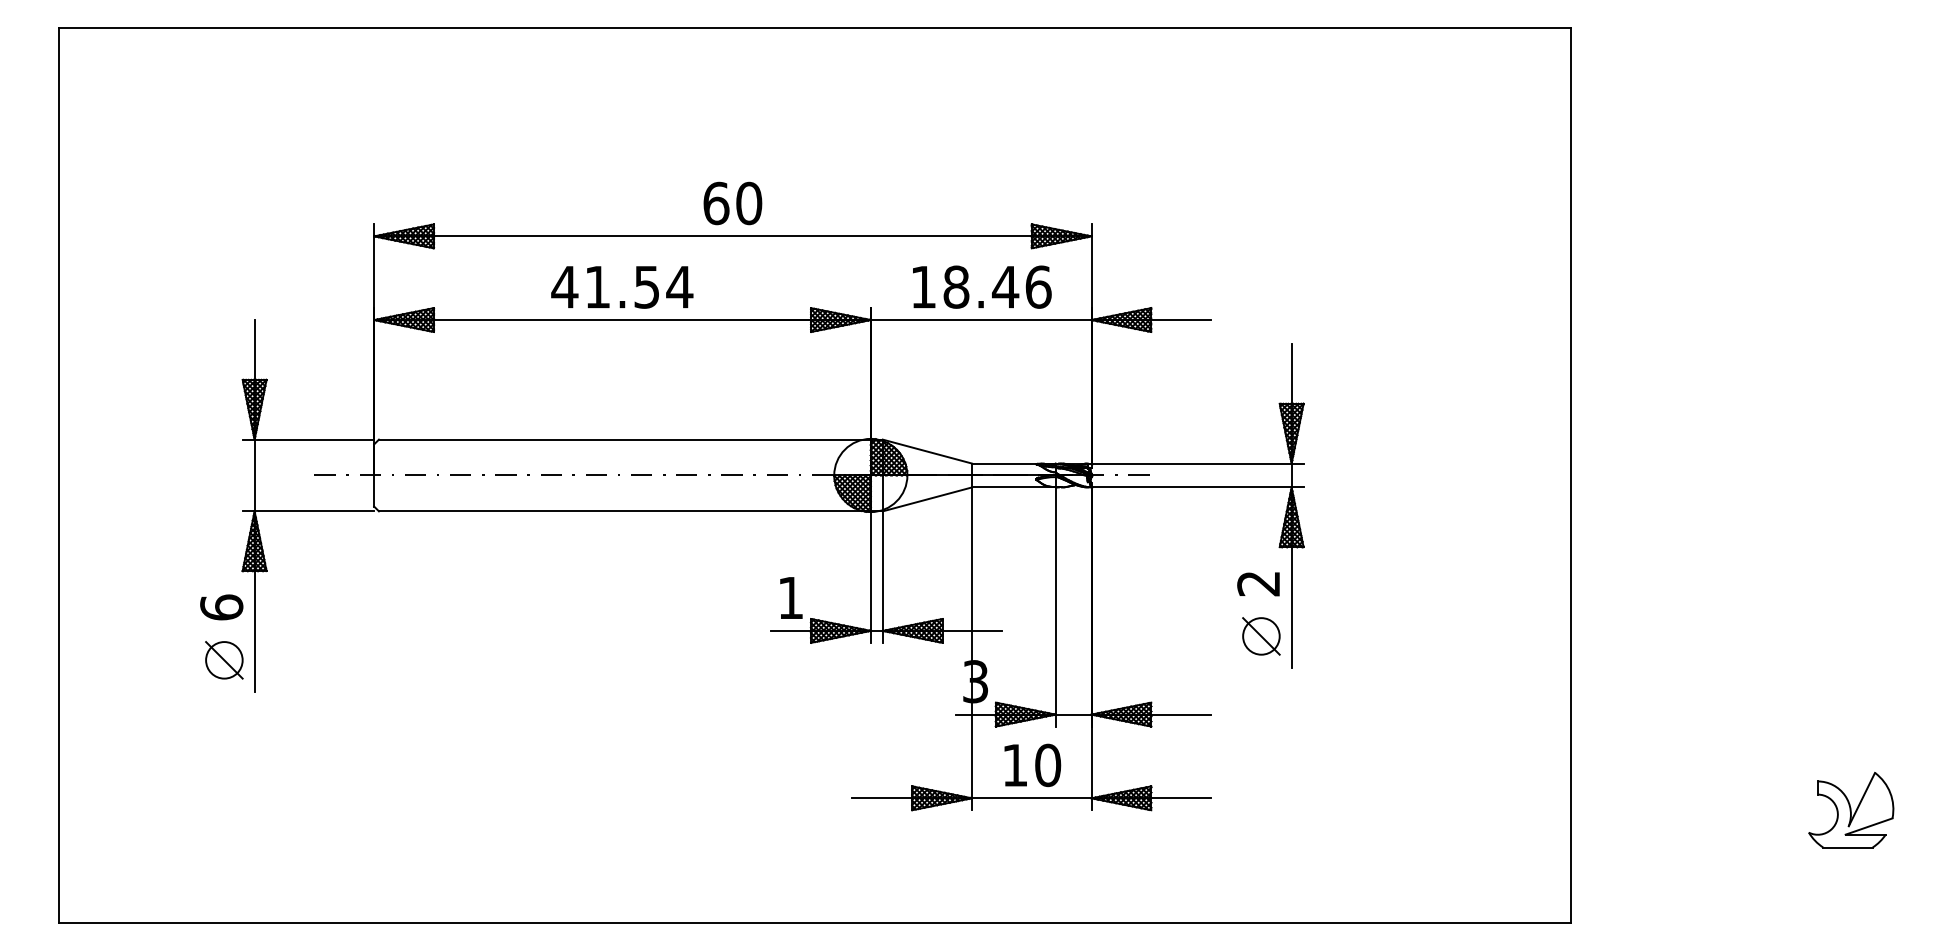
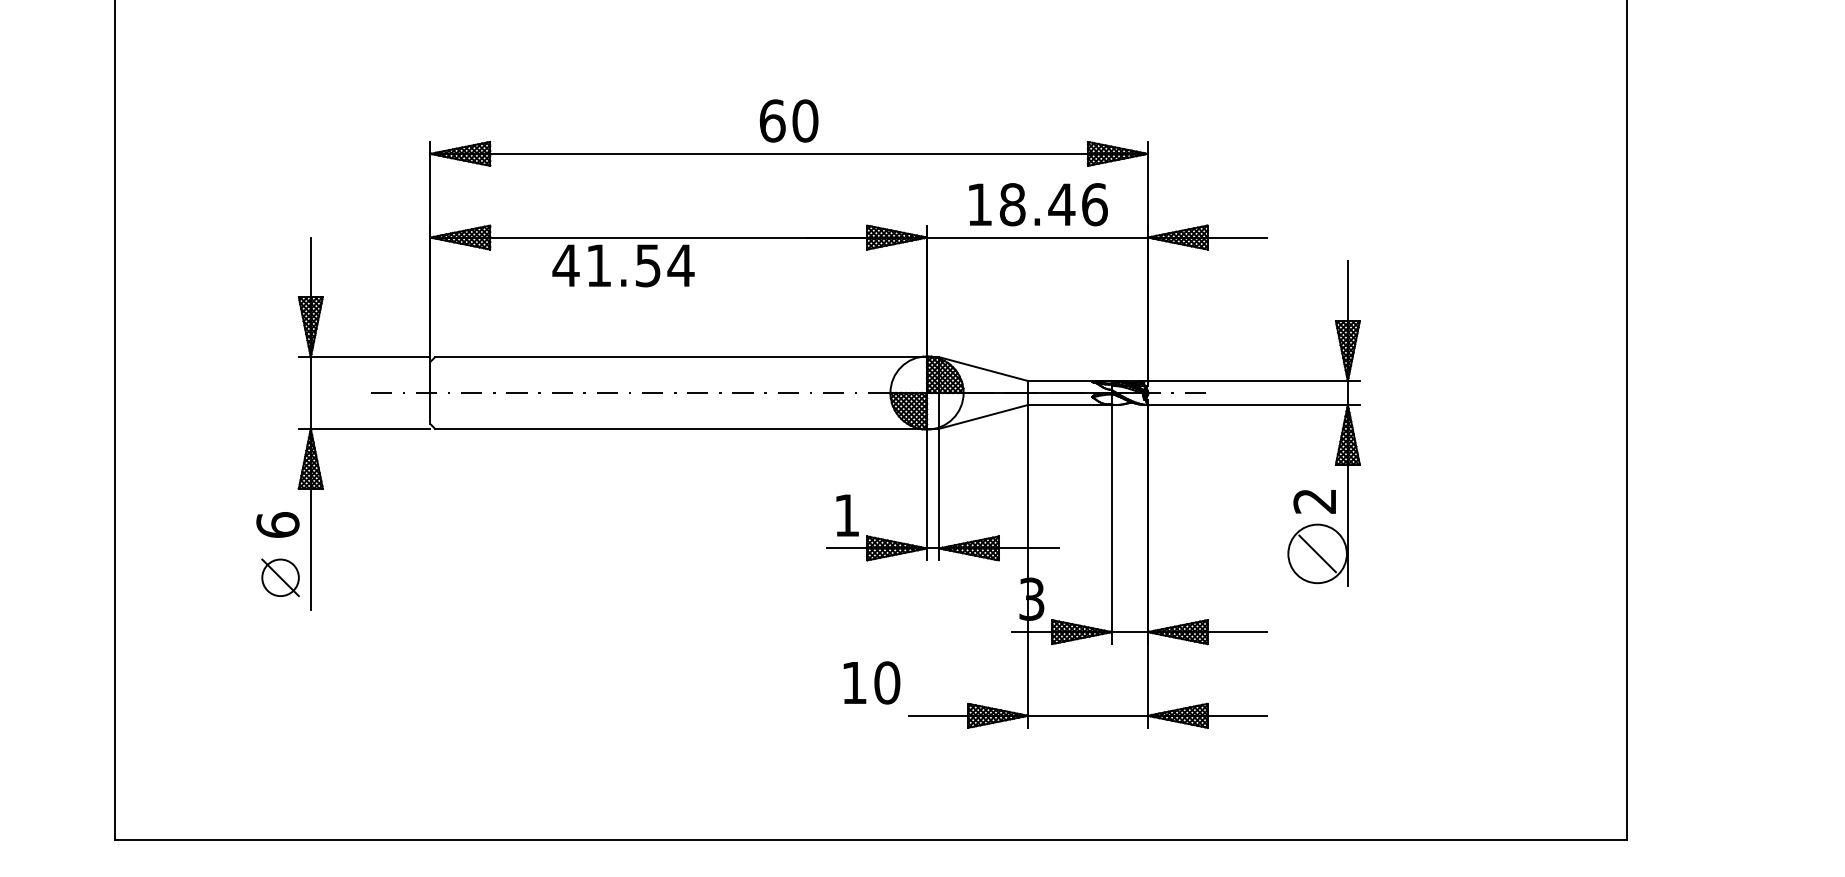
text: (622, 287) -> (623, 266), moved
circle: (1261, 636) -> (1317, 554), size x1.6
text: (1032, 765) -> (871, 683), moved

